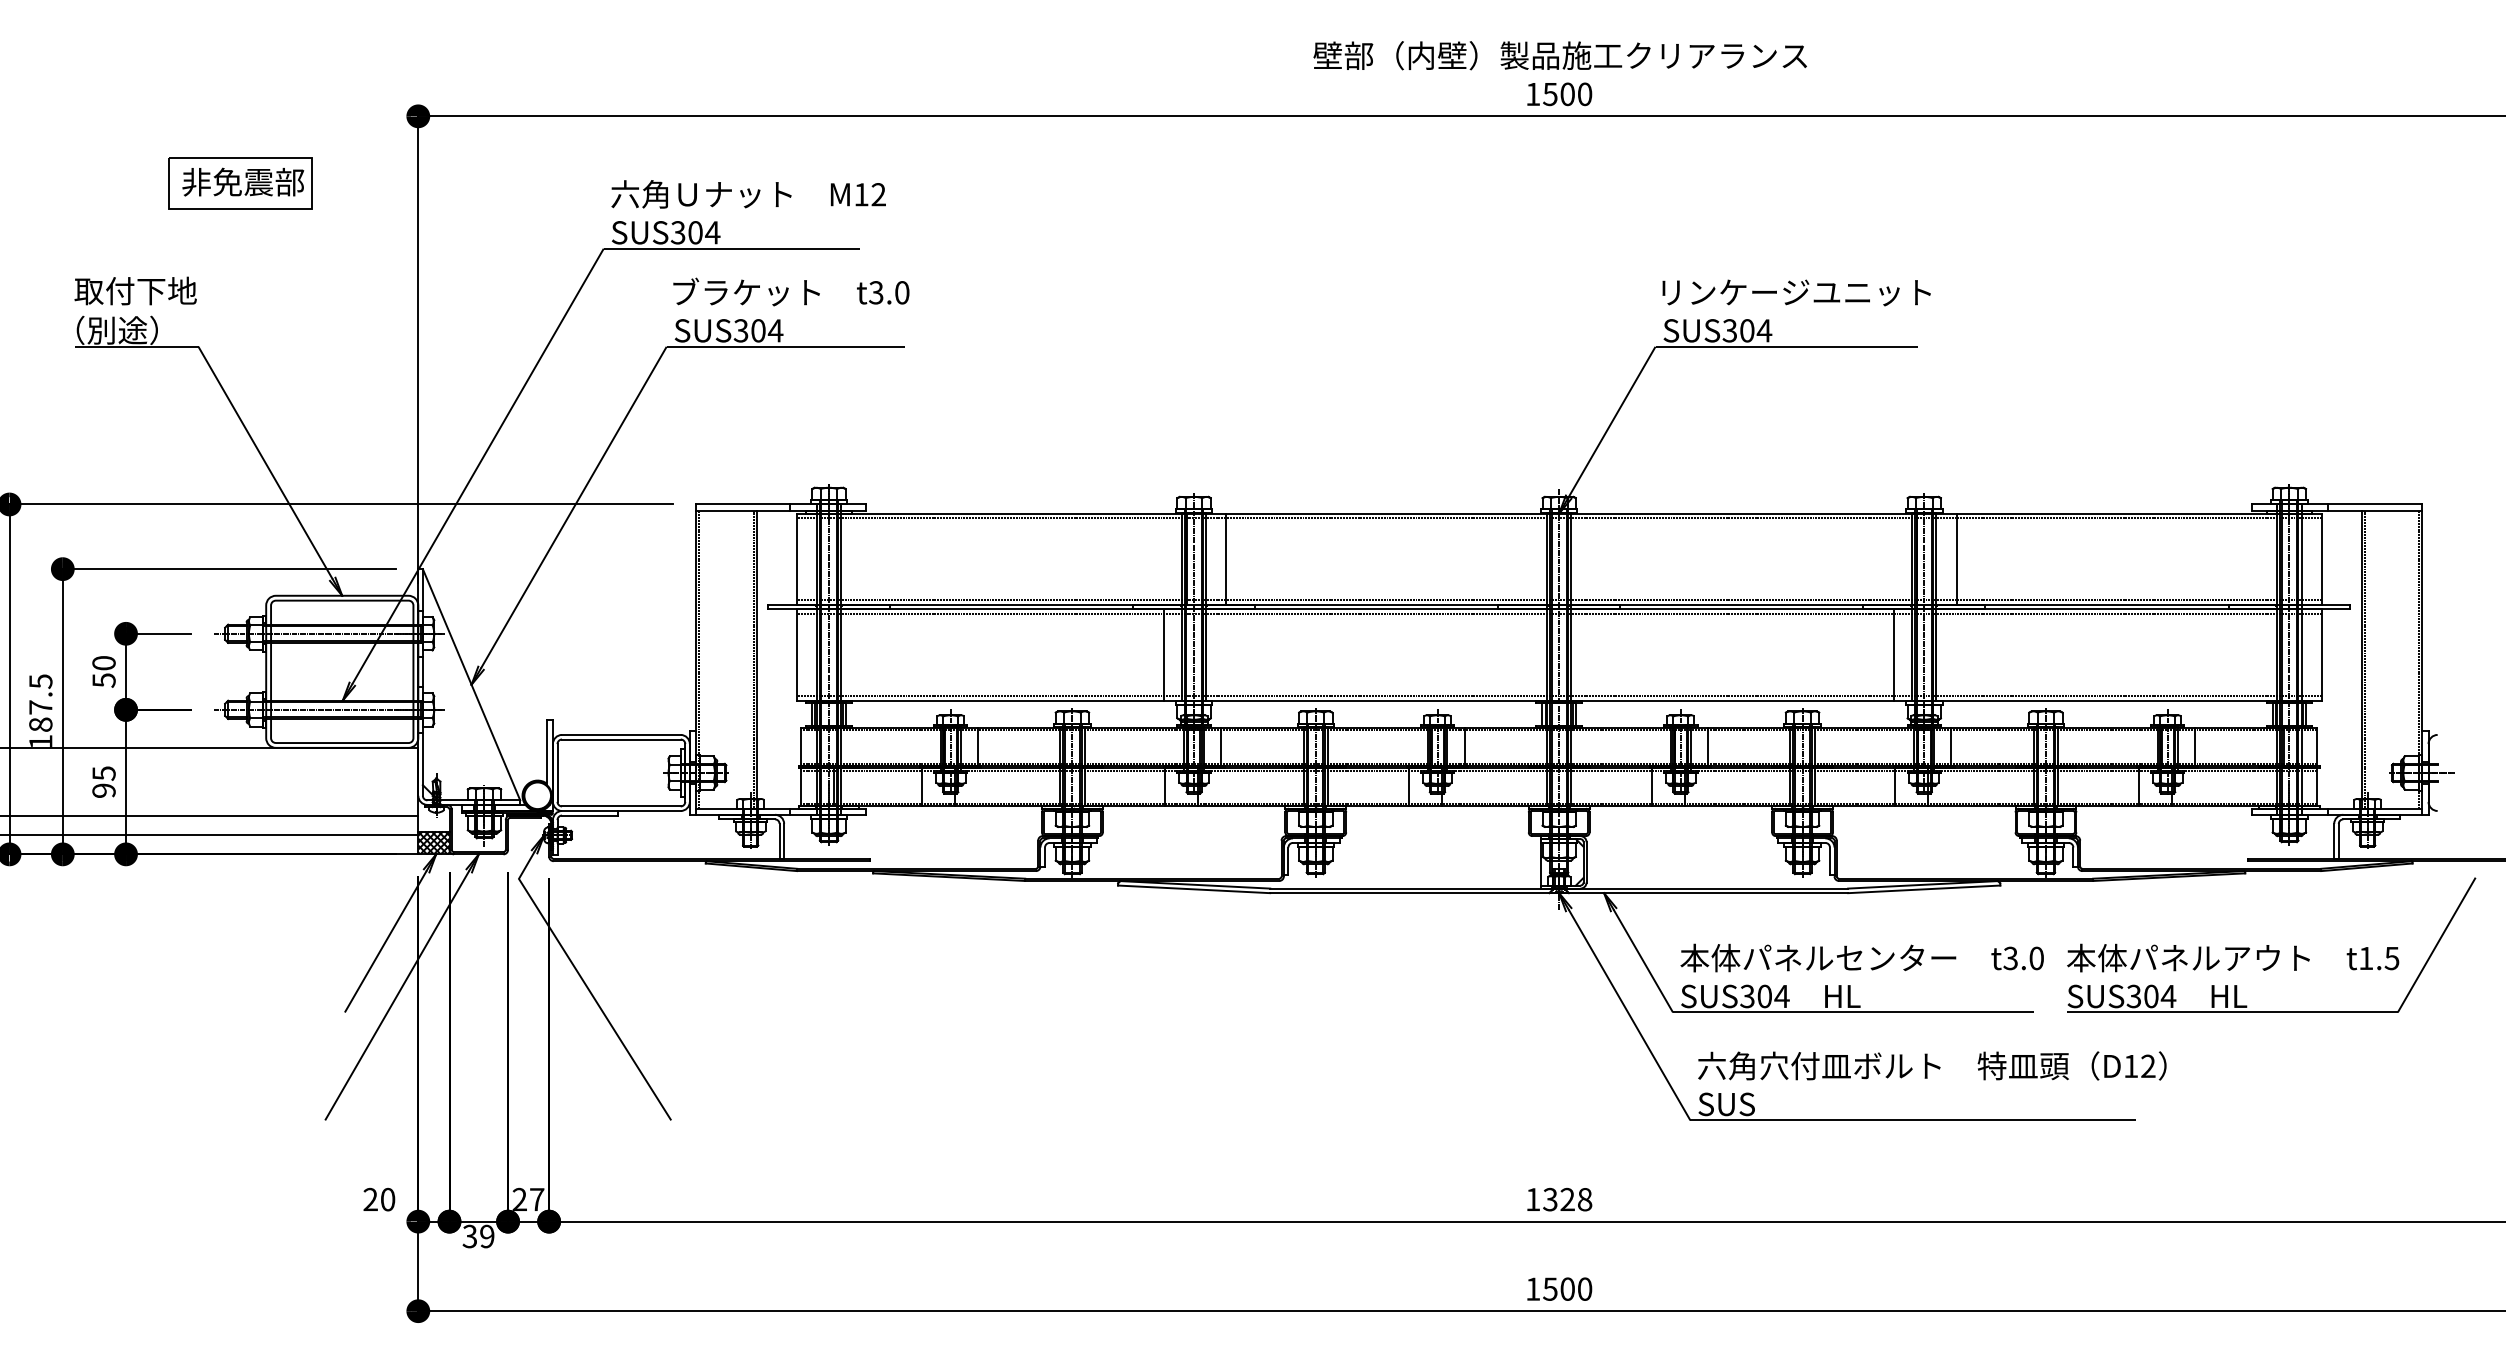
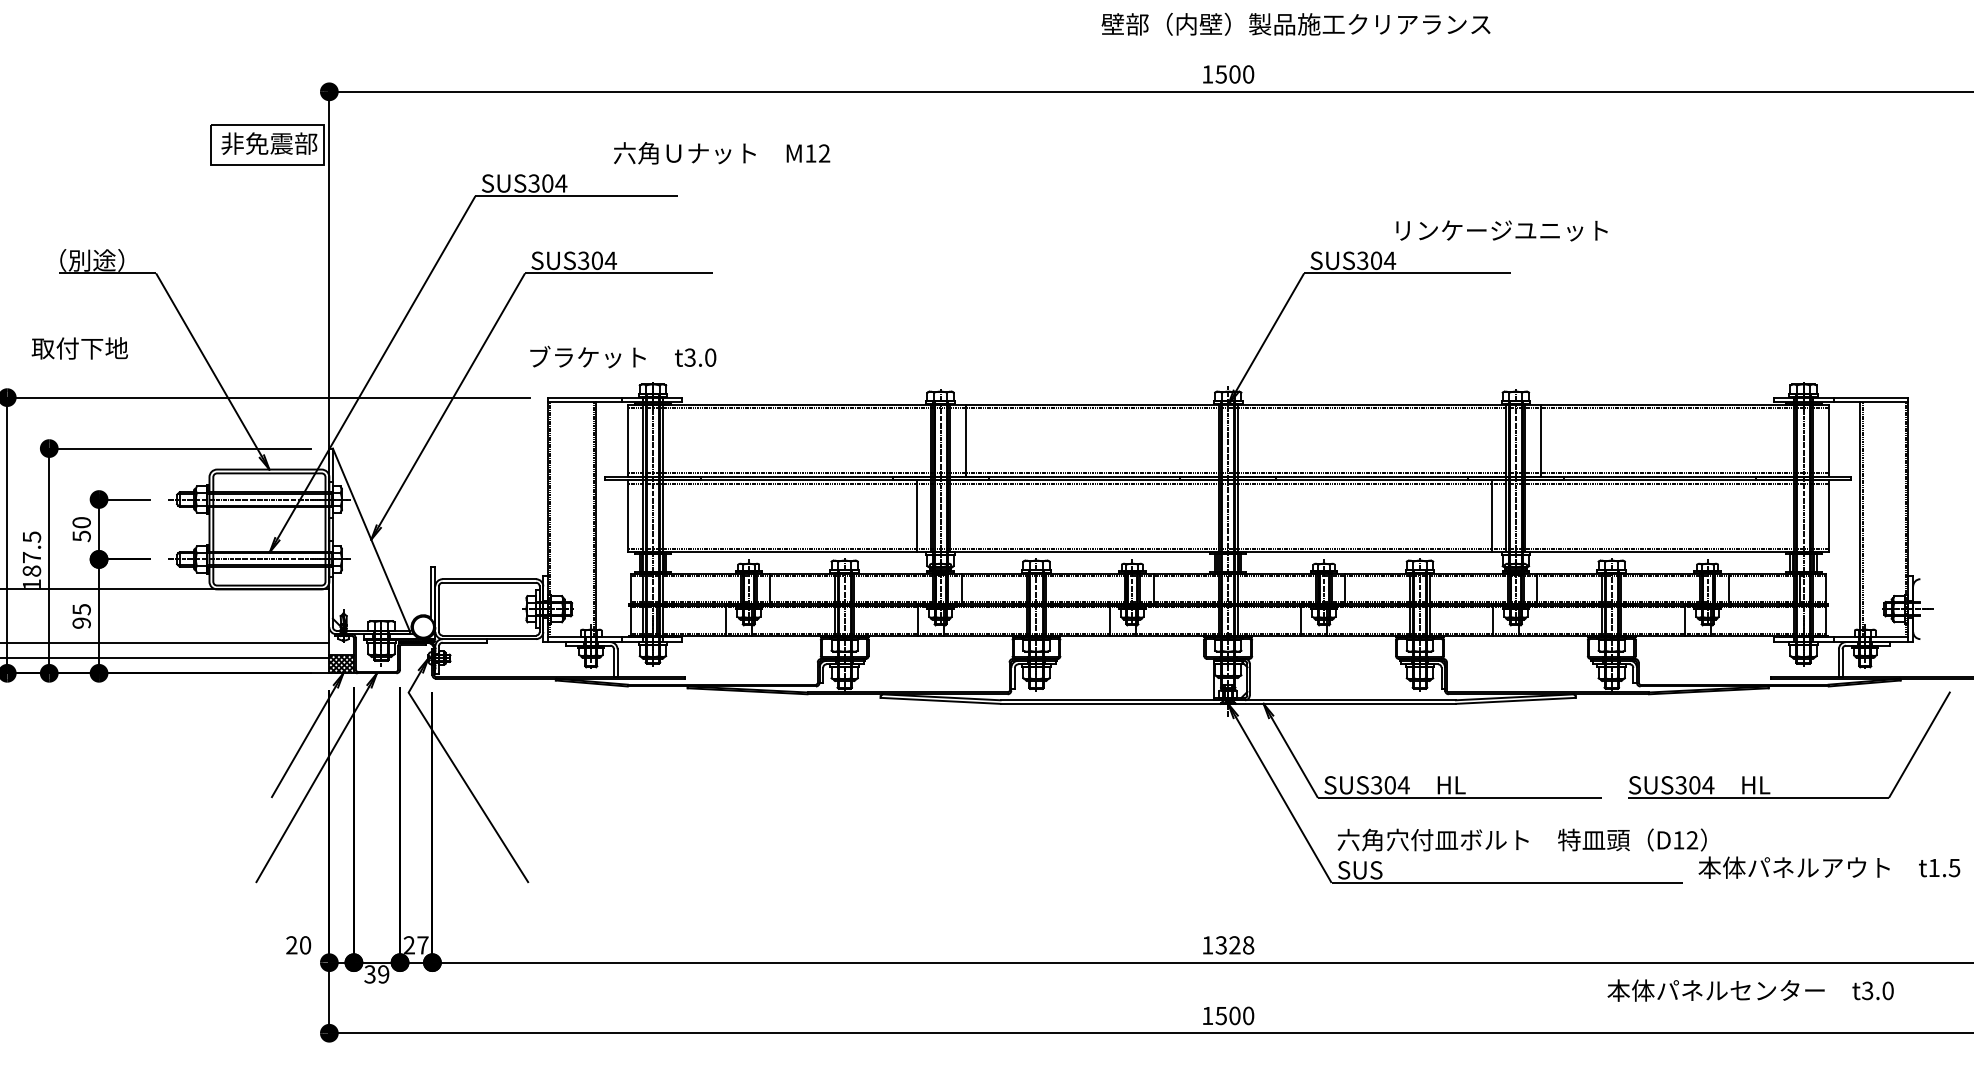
text: (1559, 55) -> (1295, 24), moved
part: (240, 183) -> (267, 144), moved
text: (748, 194) -> (721, 153), moved
text: (135, 290) -> (79, 348), moved
text: (791, 291) -> (623, 356), moved
text: (1796, 292) -> (1501, 230), moved
text: (1861, 957) -> (1750, 990), moved
text: (2233, 957) -> (1829, 867), moved

